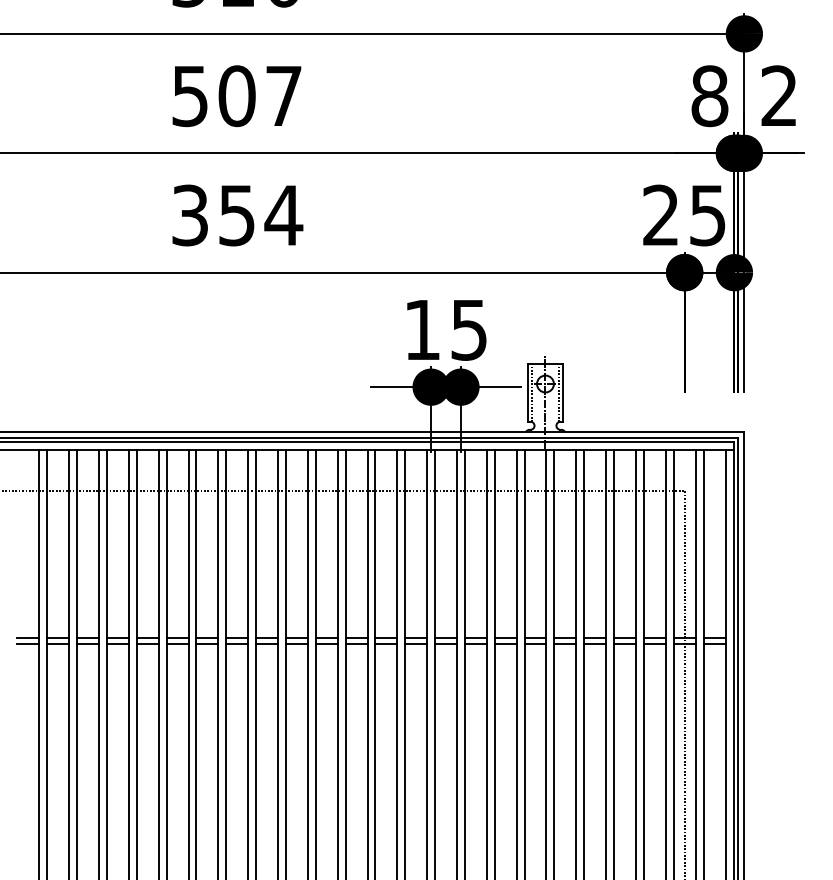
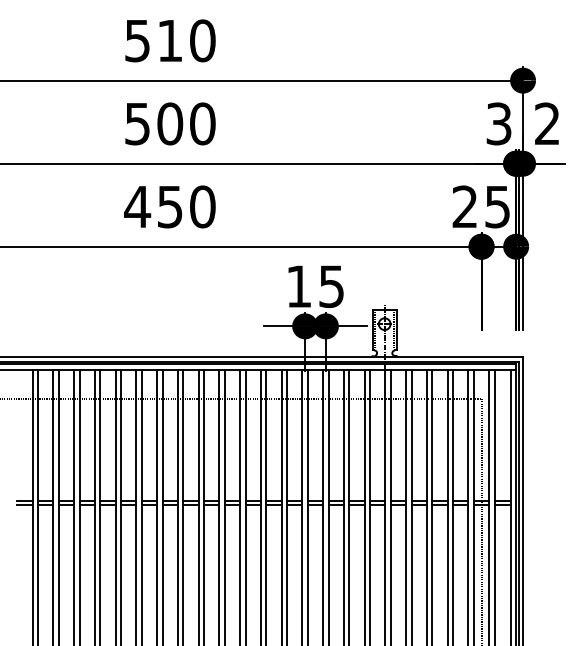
text: (283, 95) -> (202, 123), 507 -> 500
text: (709, 95) -> (498, 123), 8 -> 3
text: (237, 214) -> (170, 206), 354 -> 450

